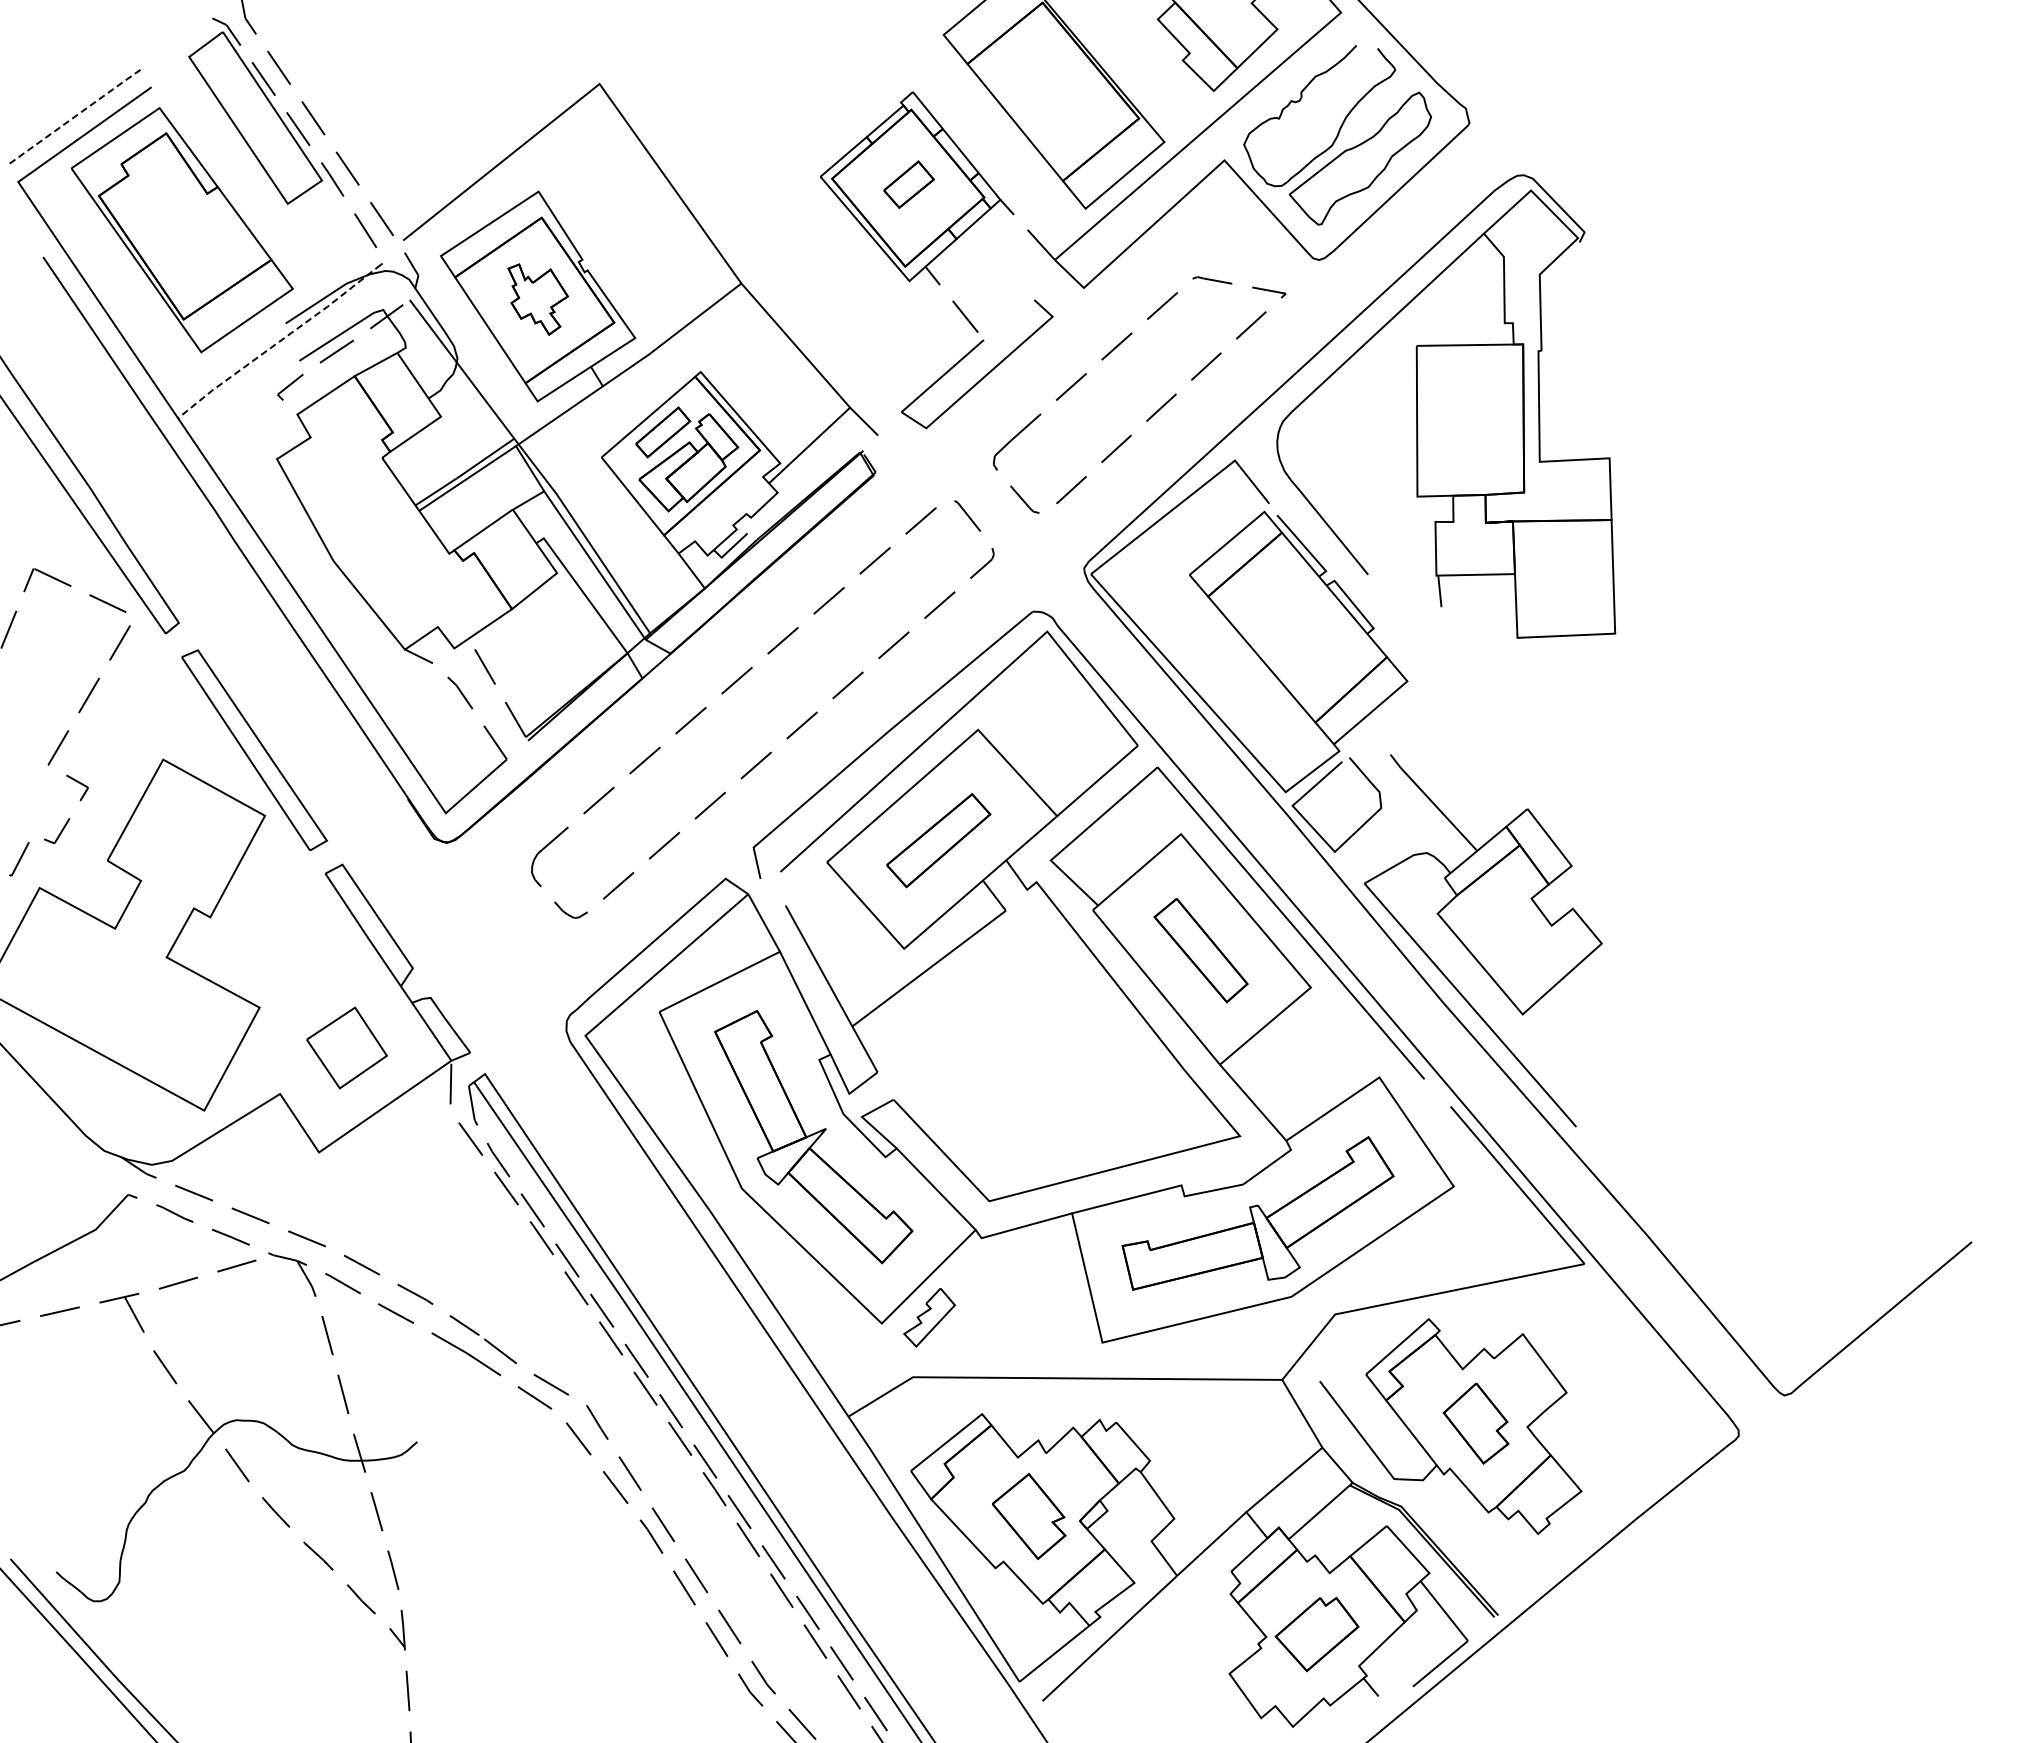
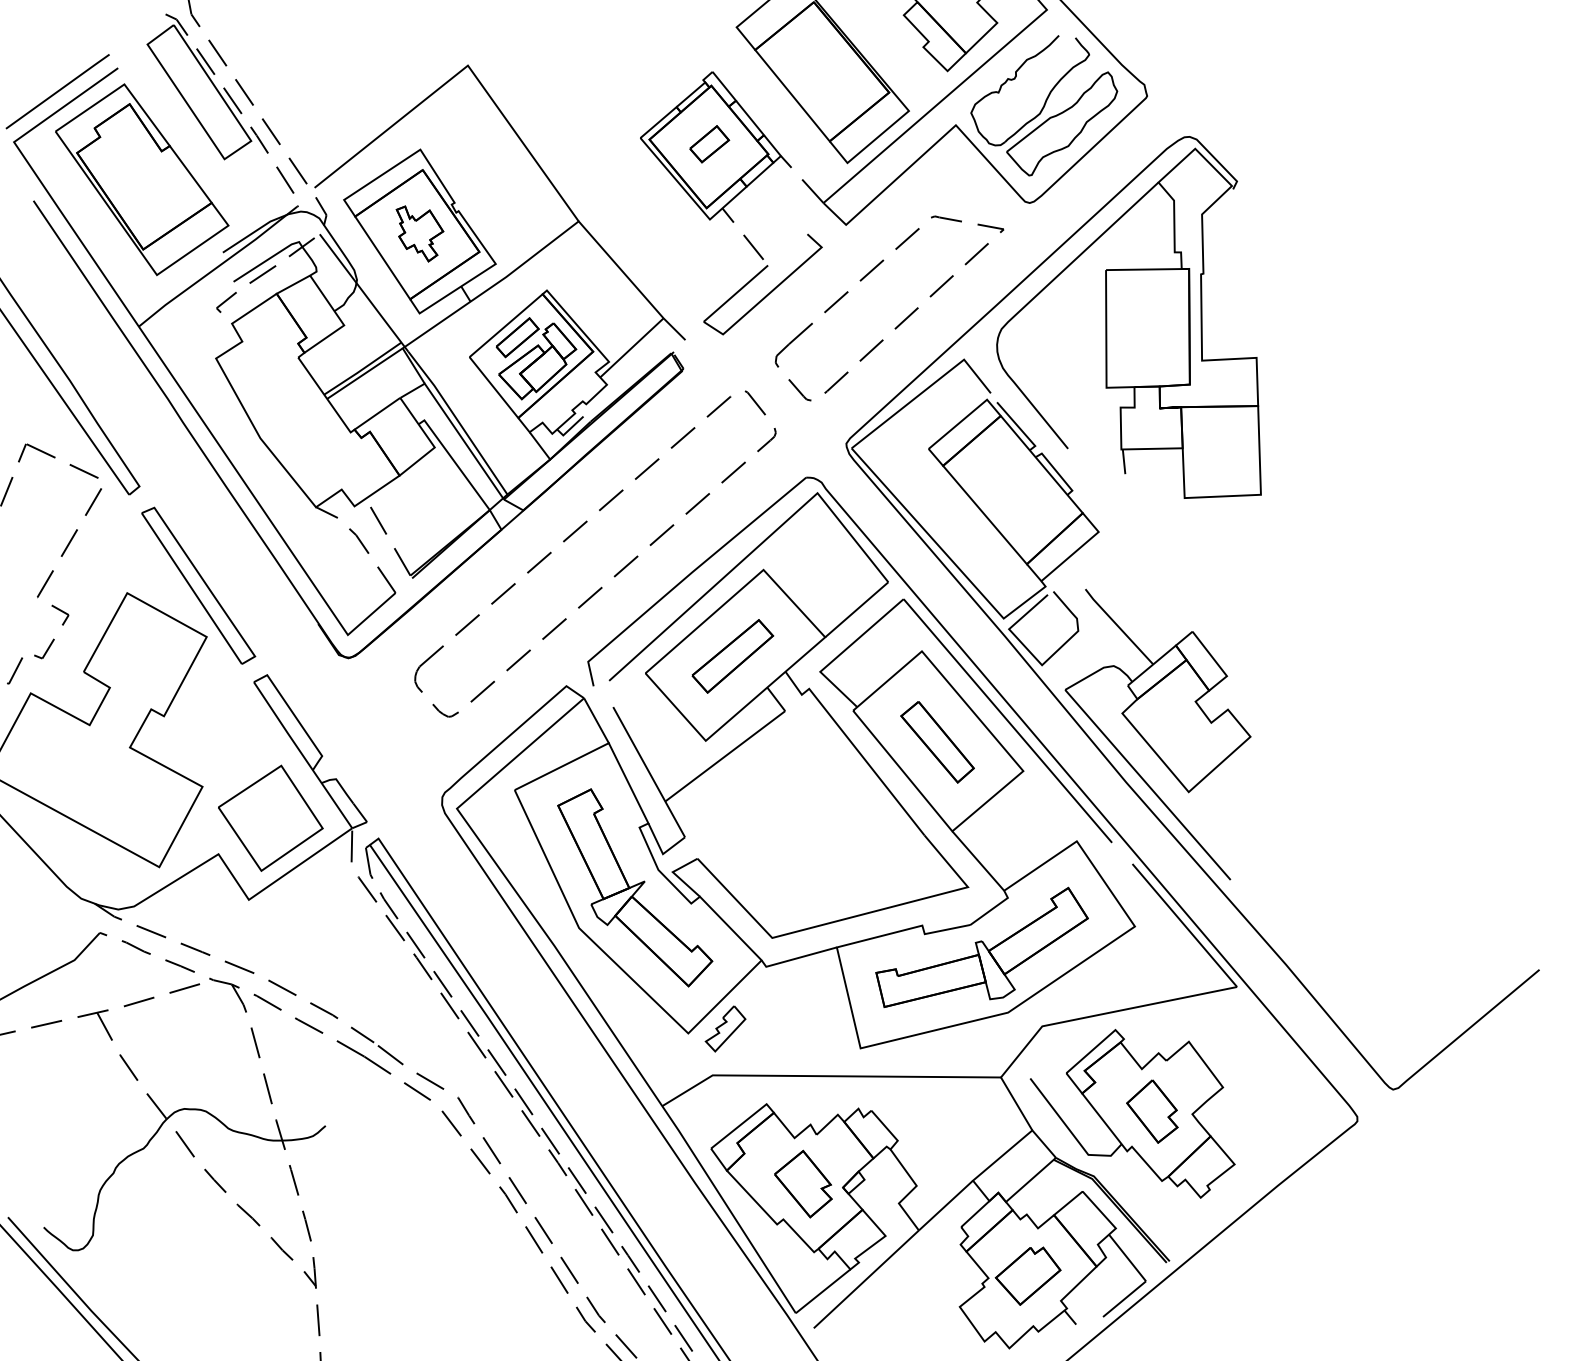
line: (74, 117) -> (57, 91), dashed -> solid
line: (279, 341) -> (218, 266), dashed -> solid
part: (346, 1047) -> (270, 817), size x1.67

